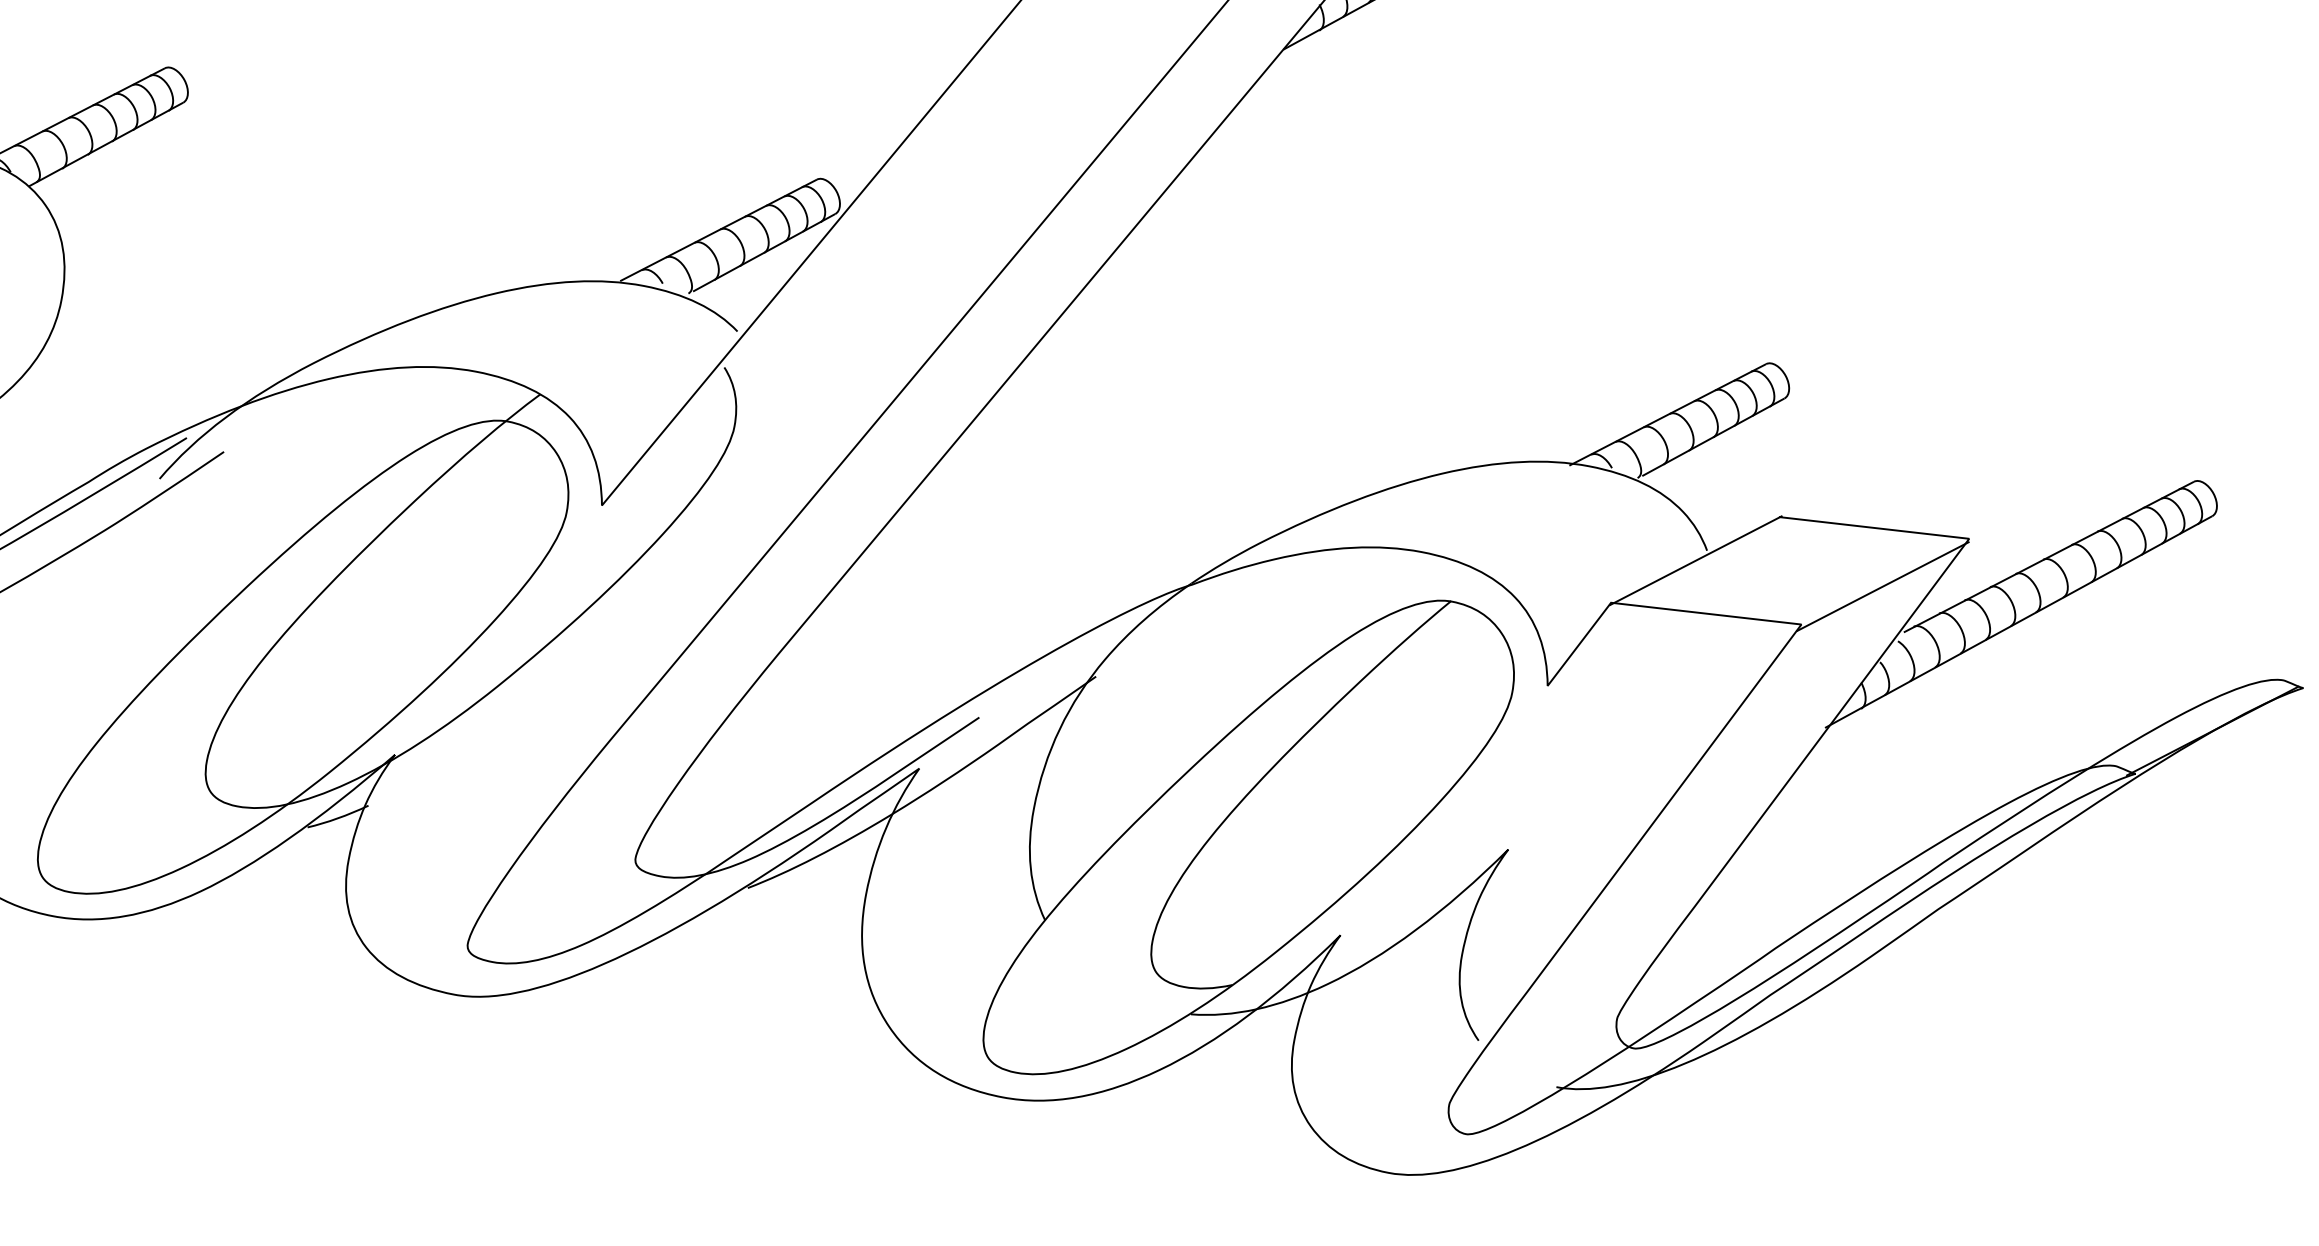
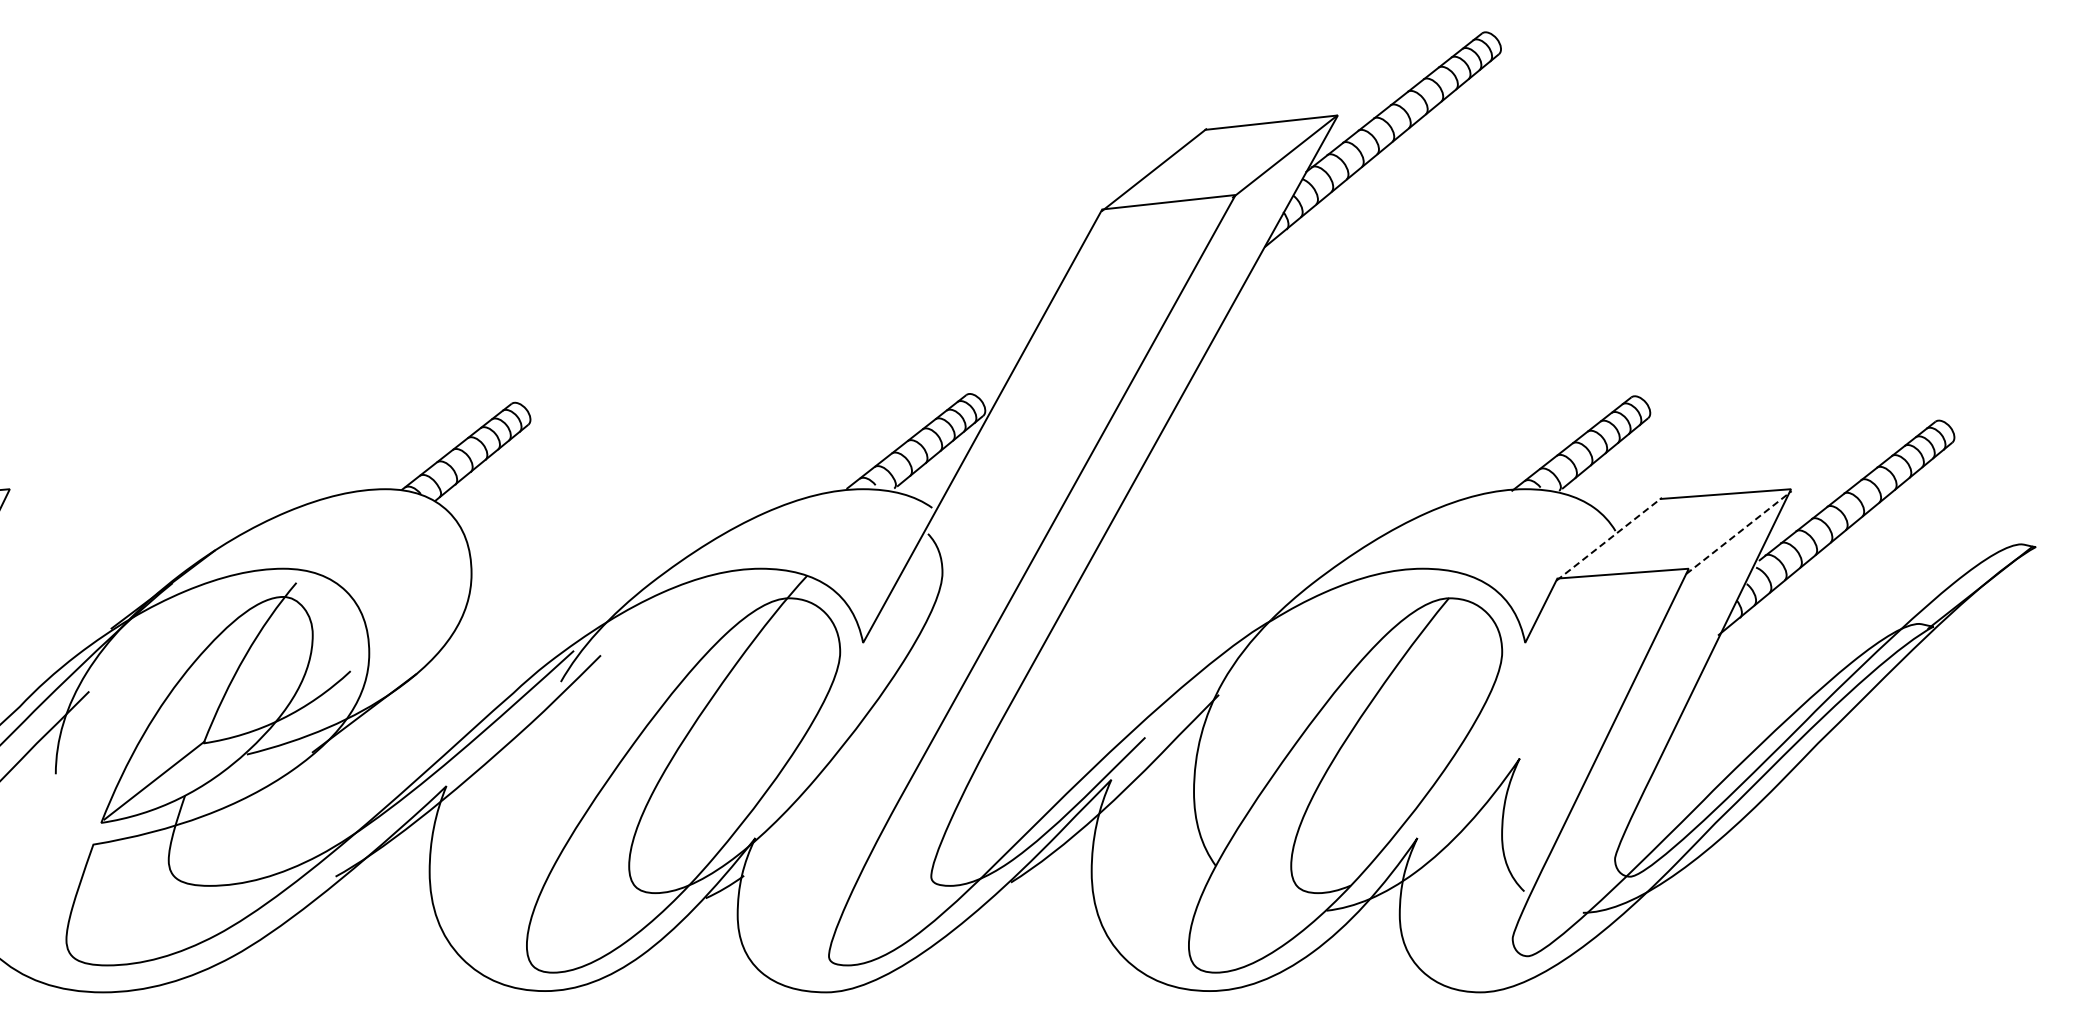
line: (1696, 559) -> (1609, 538), solid -> dashed
line: (1883, 586) -> (1739, 532), solid -> dashed

